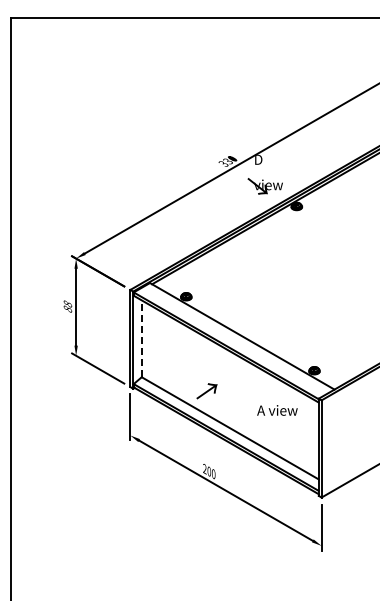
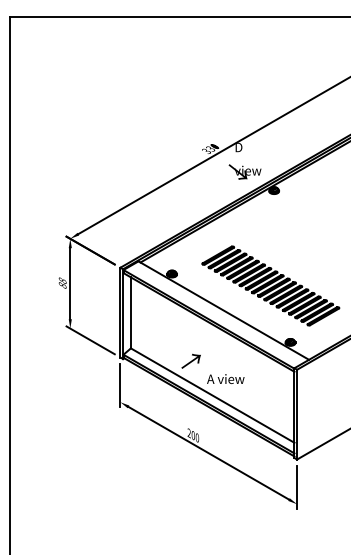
part: (293, 309) -> (271, 285), added
line: (141, 338) -> (130, 312), dashed -> solid
text: (277, 410) -> (225, 379), moved

